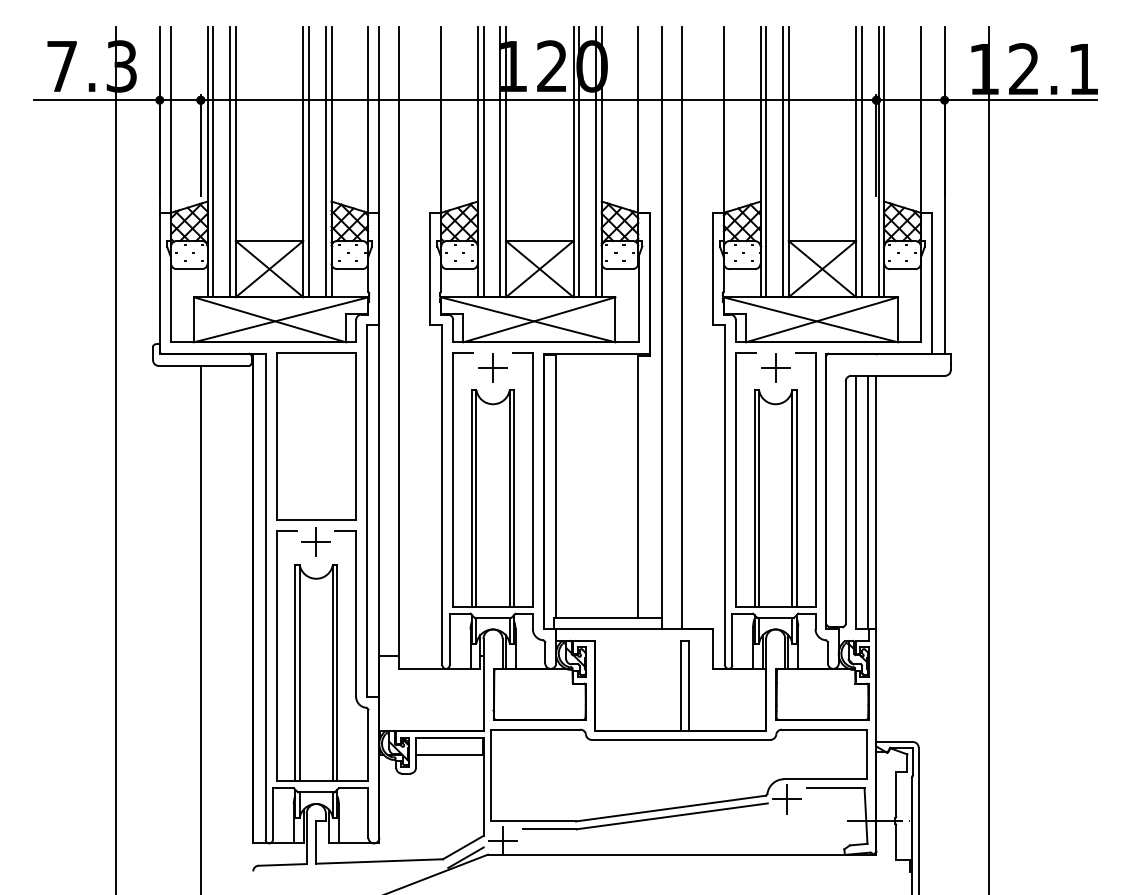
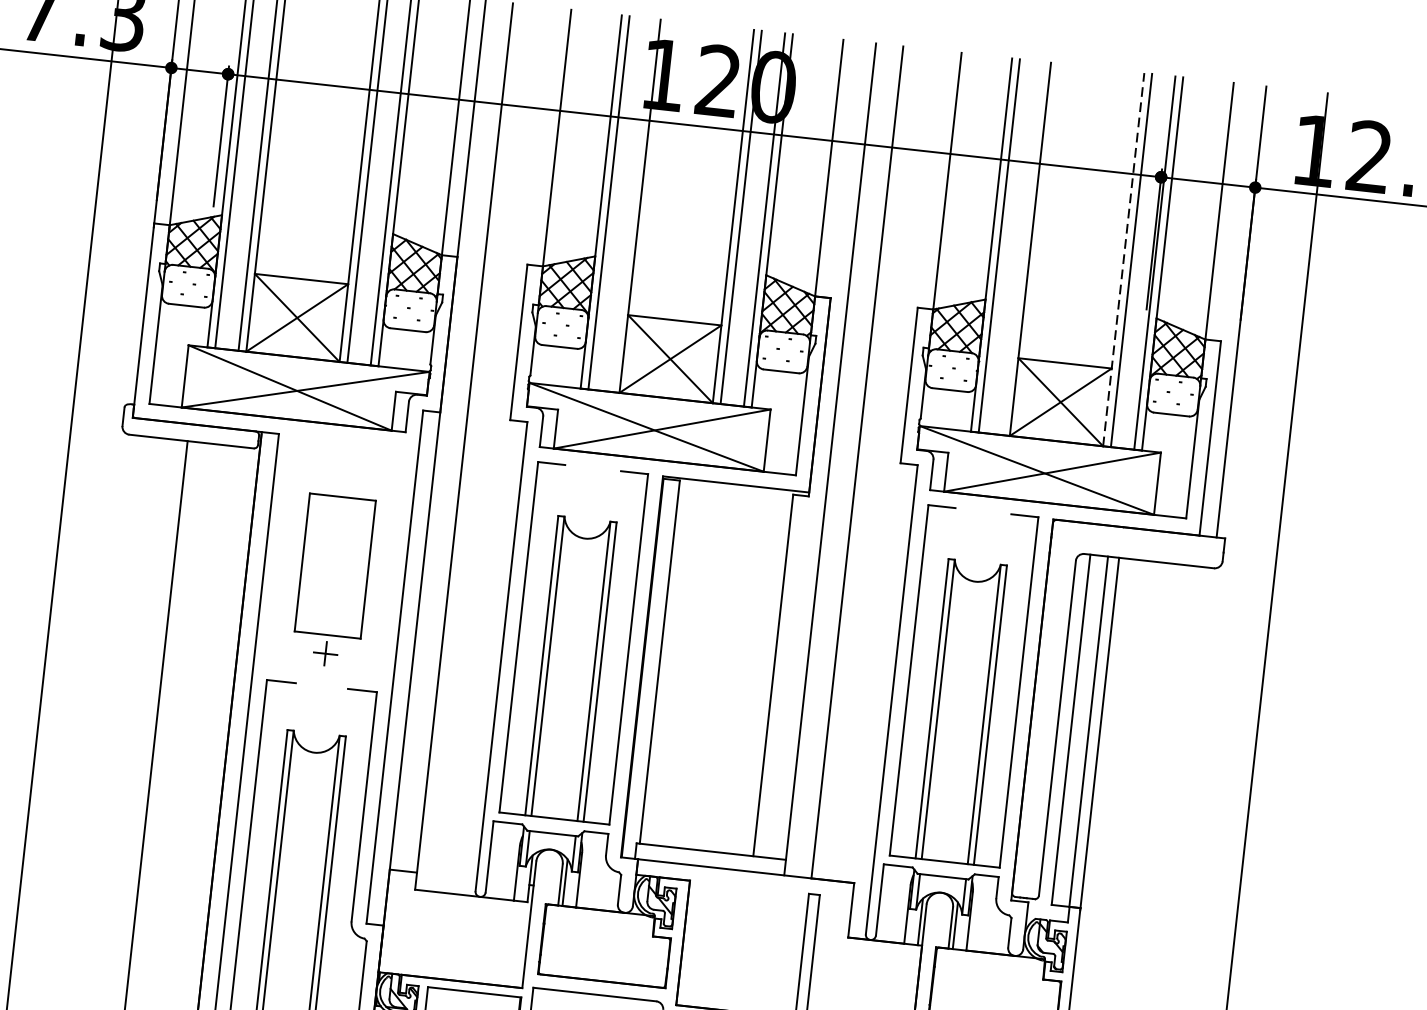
line: (856, 161) -> (1124, 258), solid -> dashed
line: (500, 162) -> (632, 205), removed
line: (783, 162) -> (1023, 249), removed
part: (492, 367) -> (590, 487), removed
part: (775, 367) -> (980, 530), removed
part: (316, 454) -> (333, 581), size x0.6

